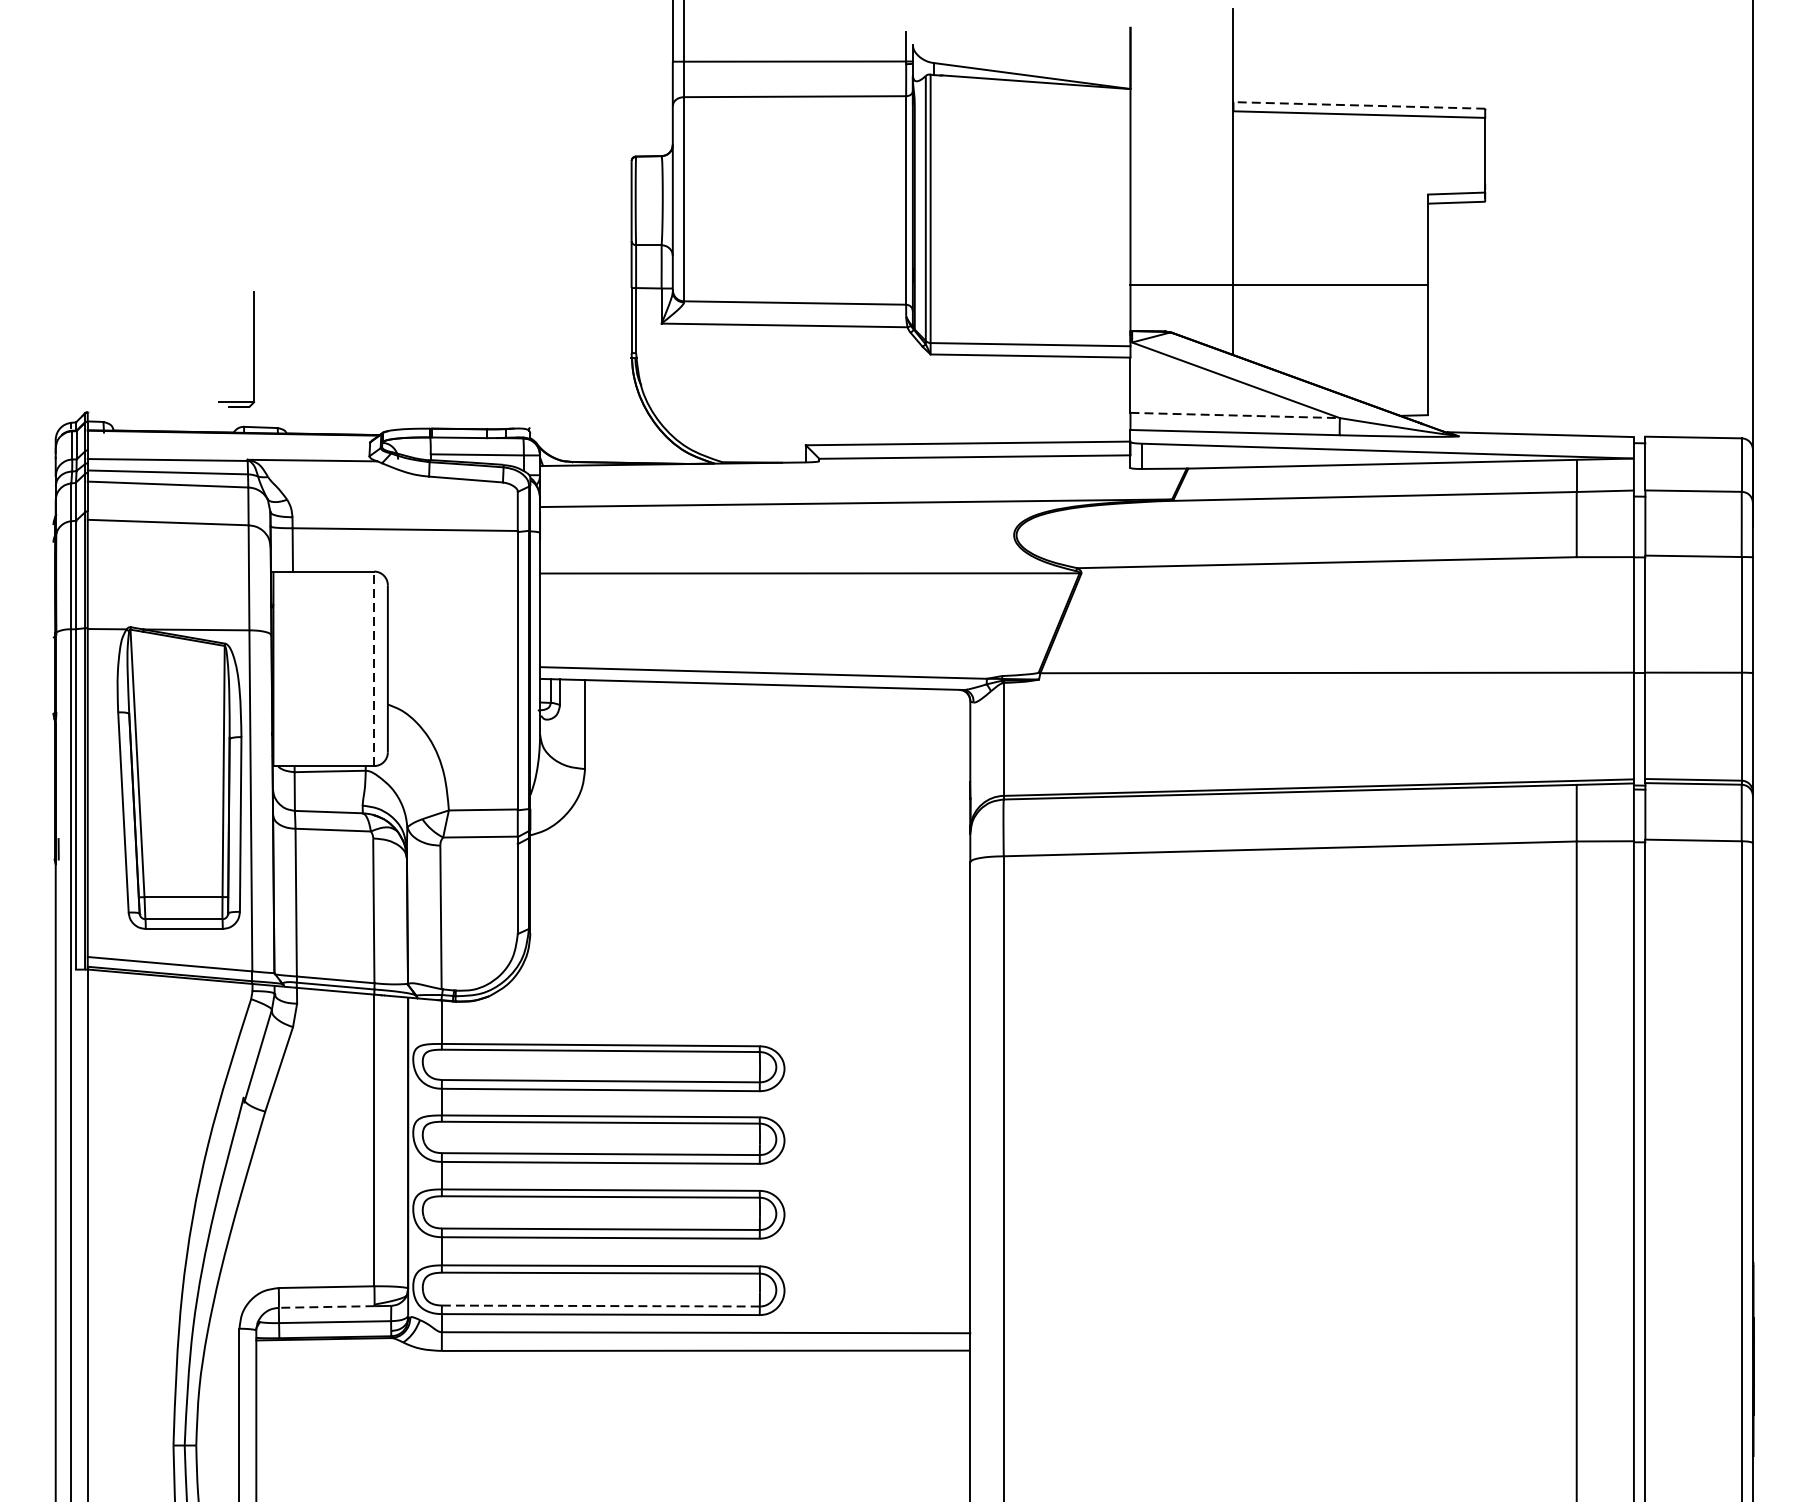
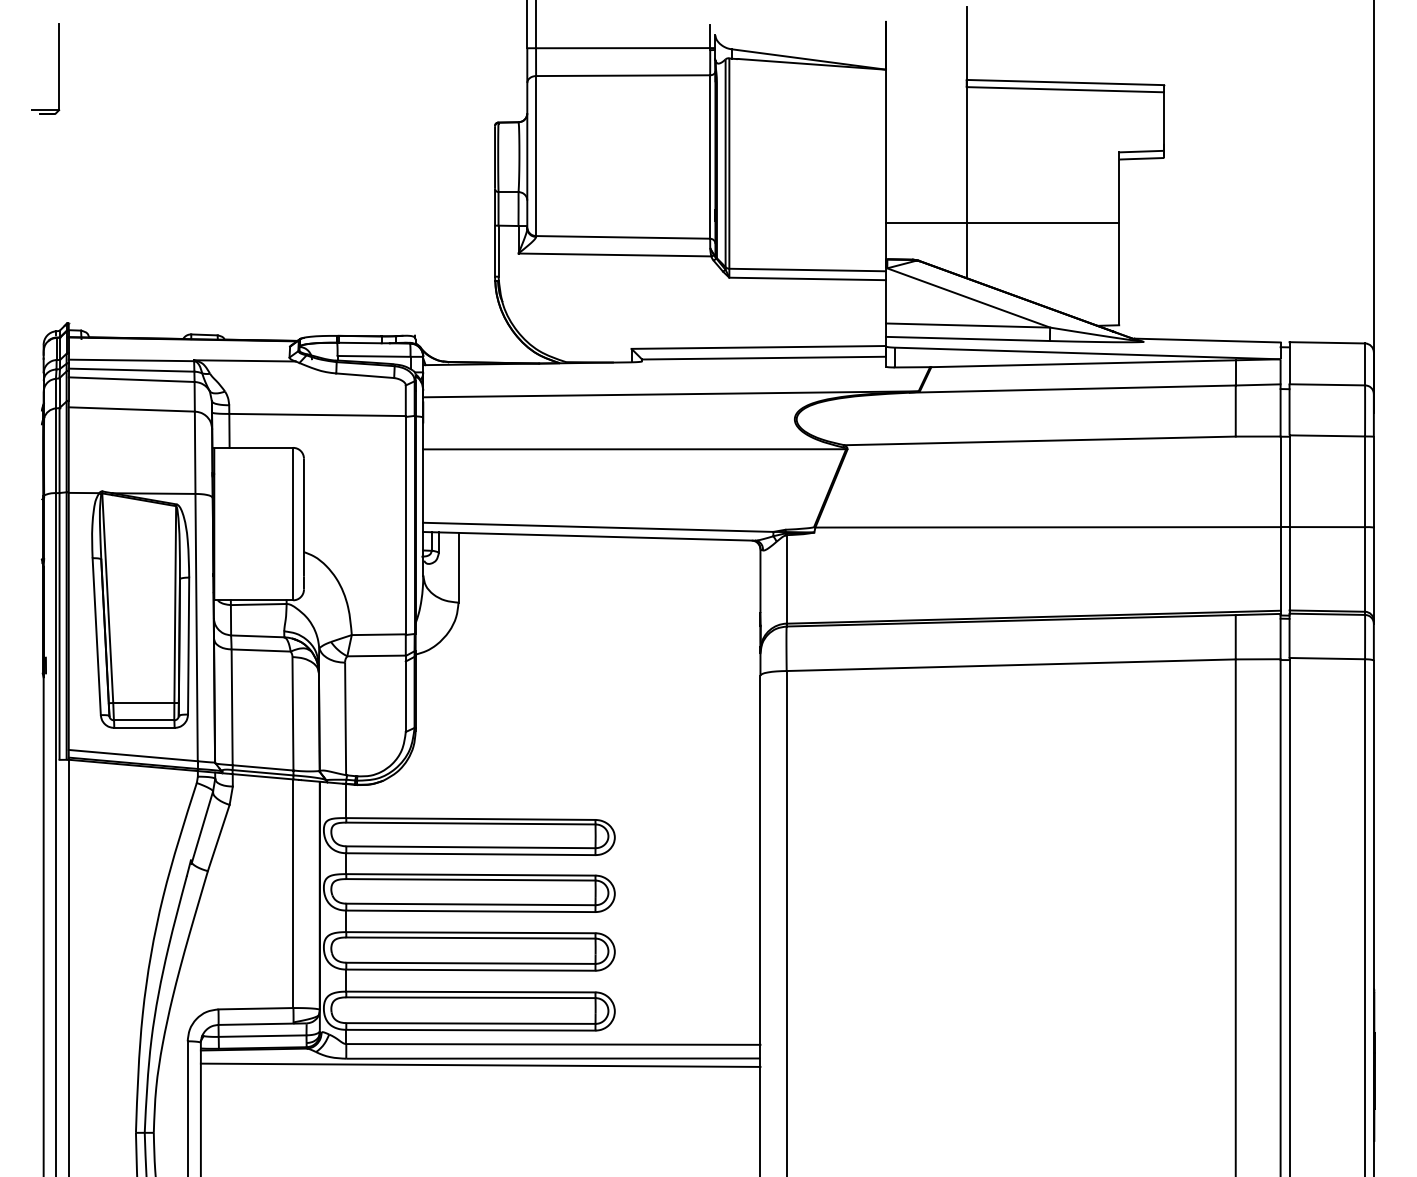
line: (1359, 105) -> (1065, 82), dashed -> solid
part: (253, 349) -> (58, 68), moved
line: (1235, 415) -> (968, 325), dashed -> solid
line: (374, 668) -> (293, 523), dashed -> solid
line: (600, 1306) -> (470, 1023), dashed -> solid
line: (326, 1307) -> (255, 1024), dashed -> solid
line: (613, 1358) -> (480, 1064), added

